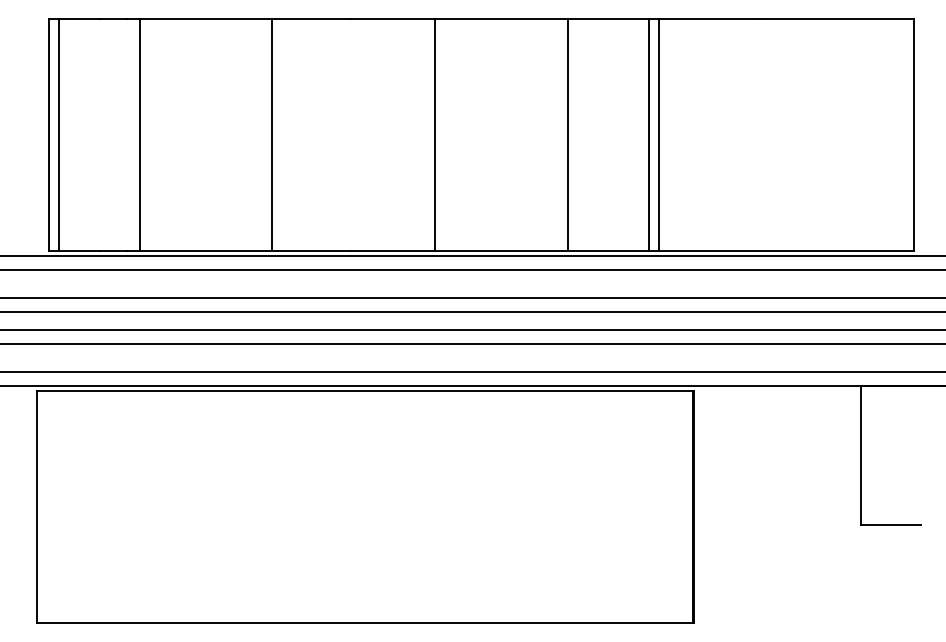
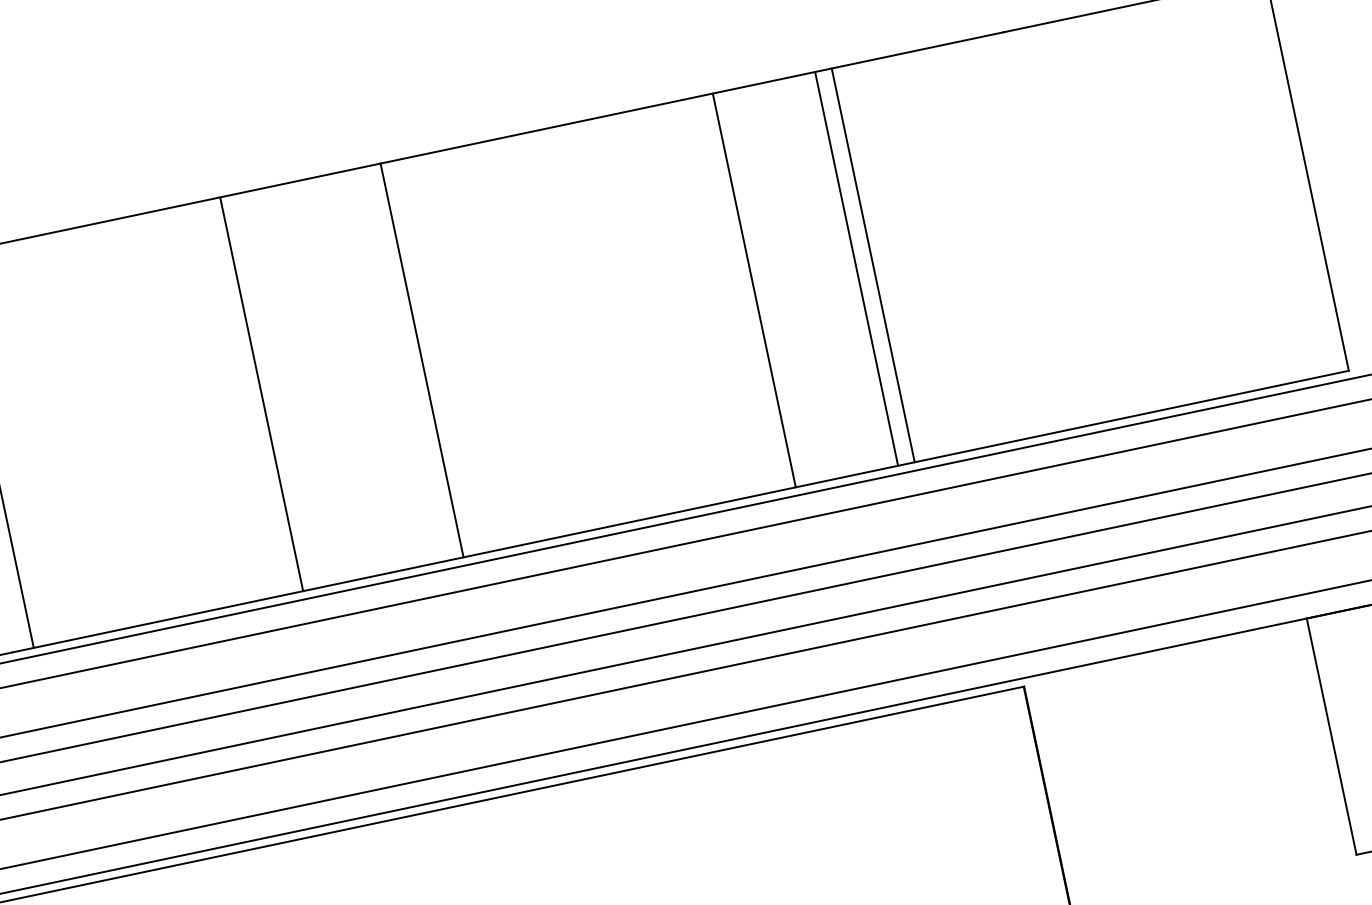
line: (272, 135) -> (261, 394), moved
line: (434, 135) -> (421, 360), moved
line: (567, 135) -> (754, 290), moved

